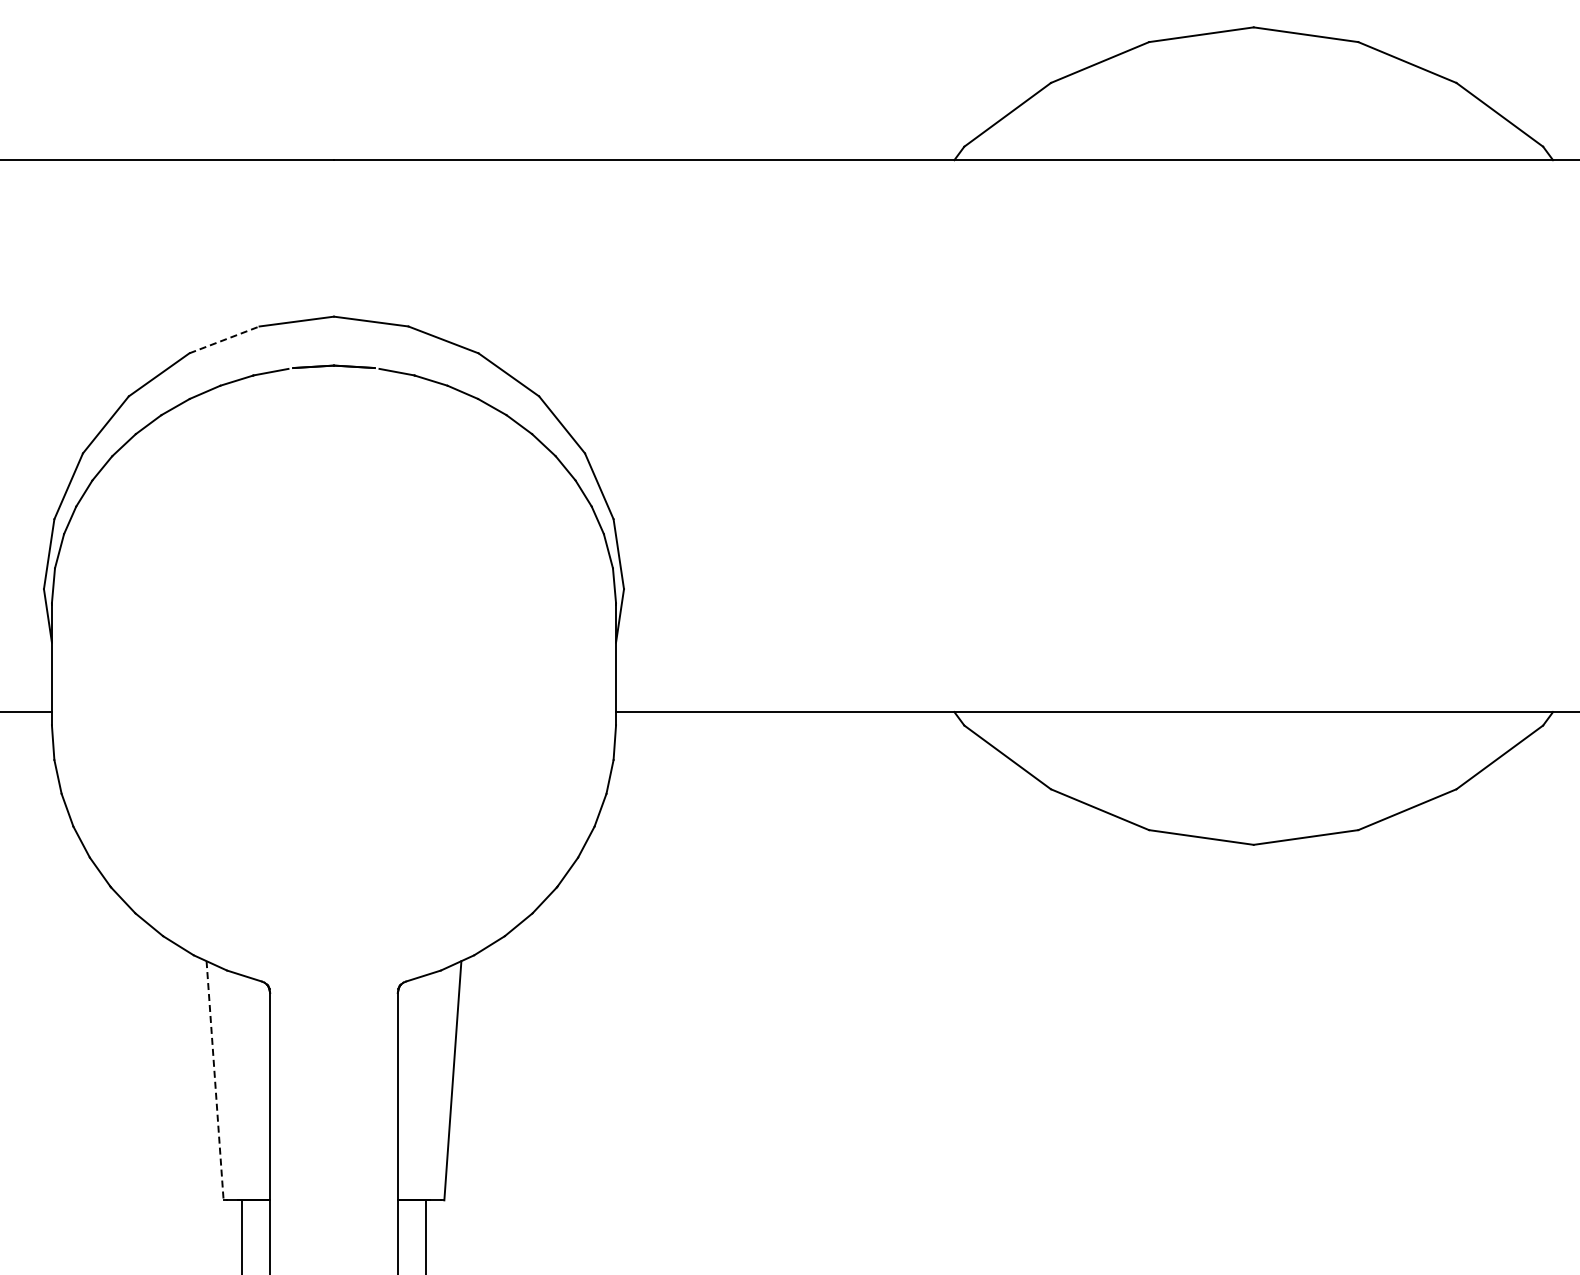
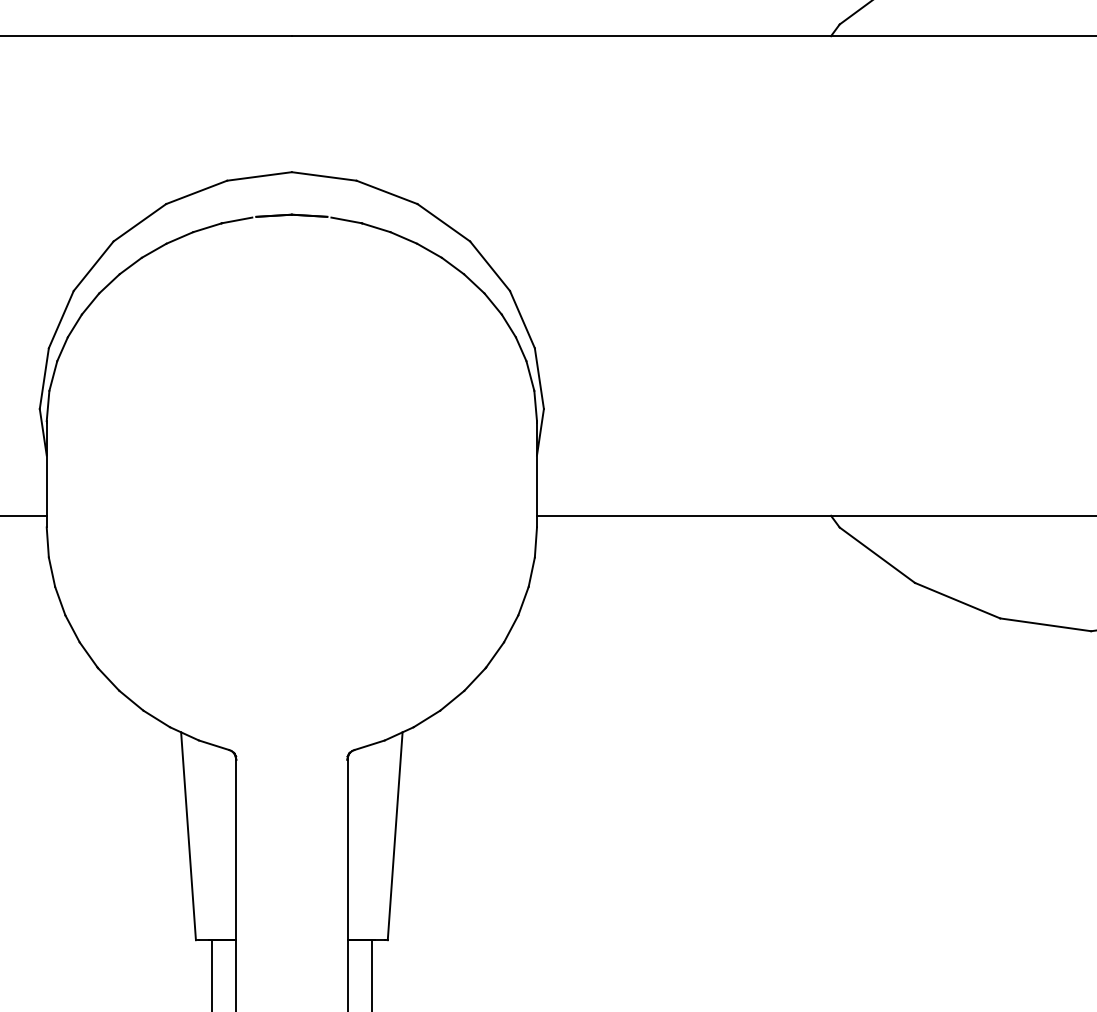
line: (224, 339) -> (196, 192), dashed -> solid
line: (215, 1080) -> (188, 836), dashed -> solid

